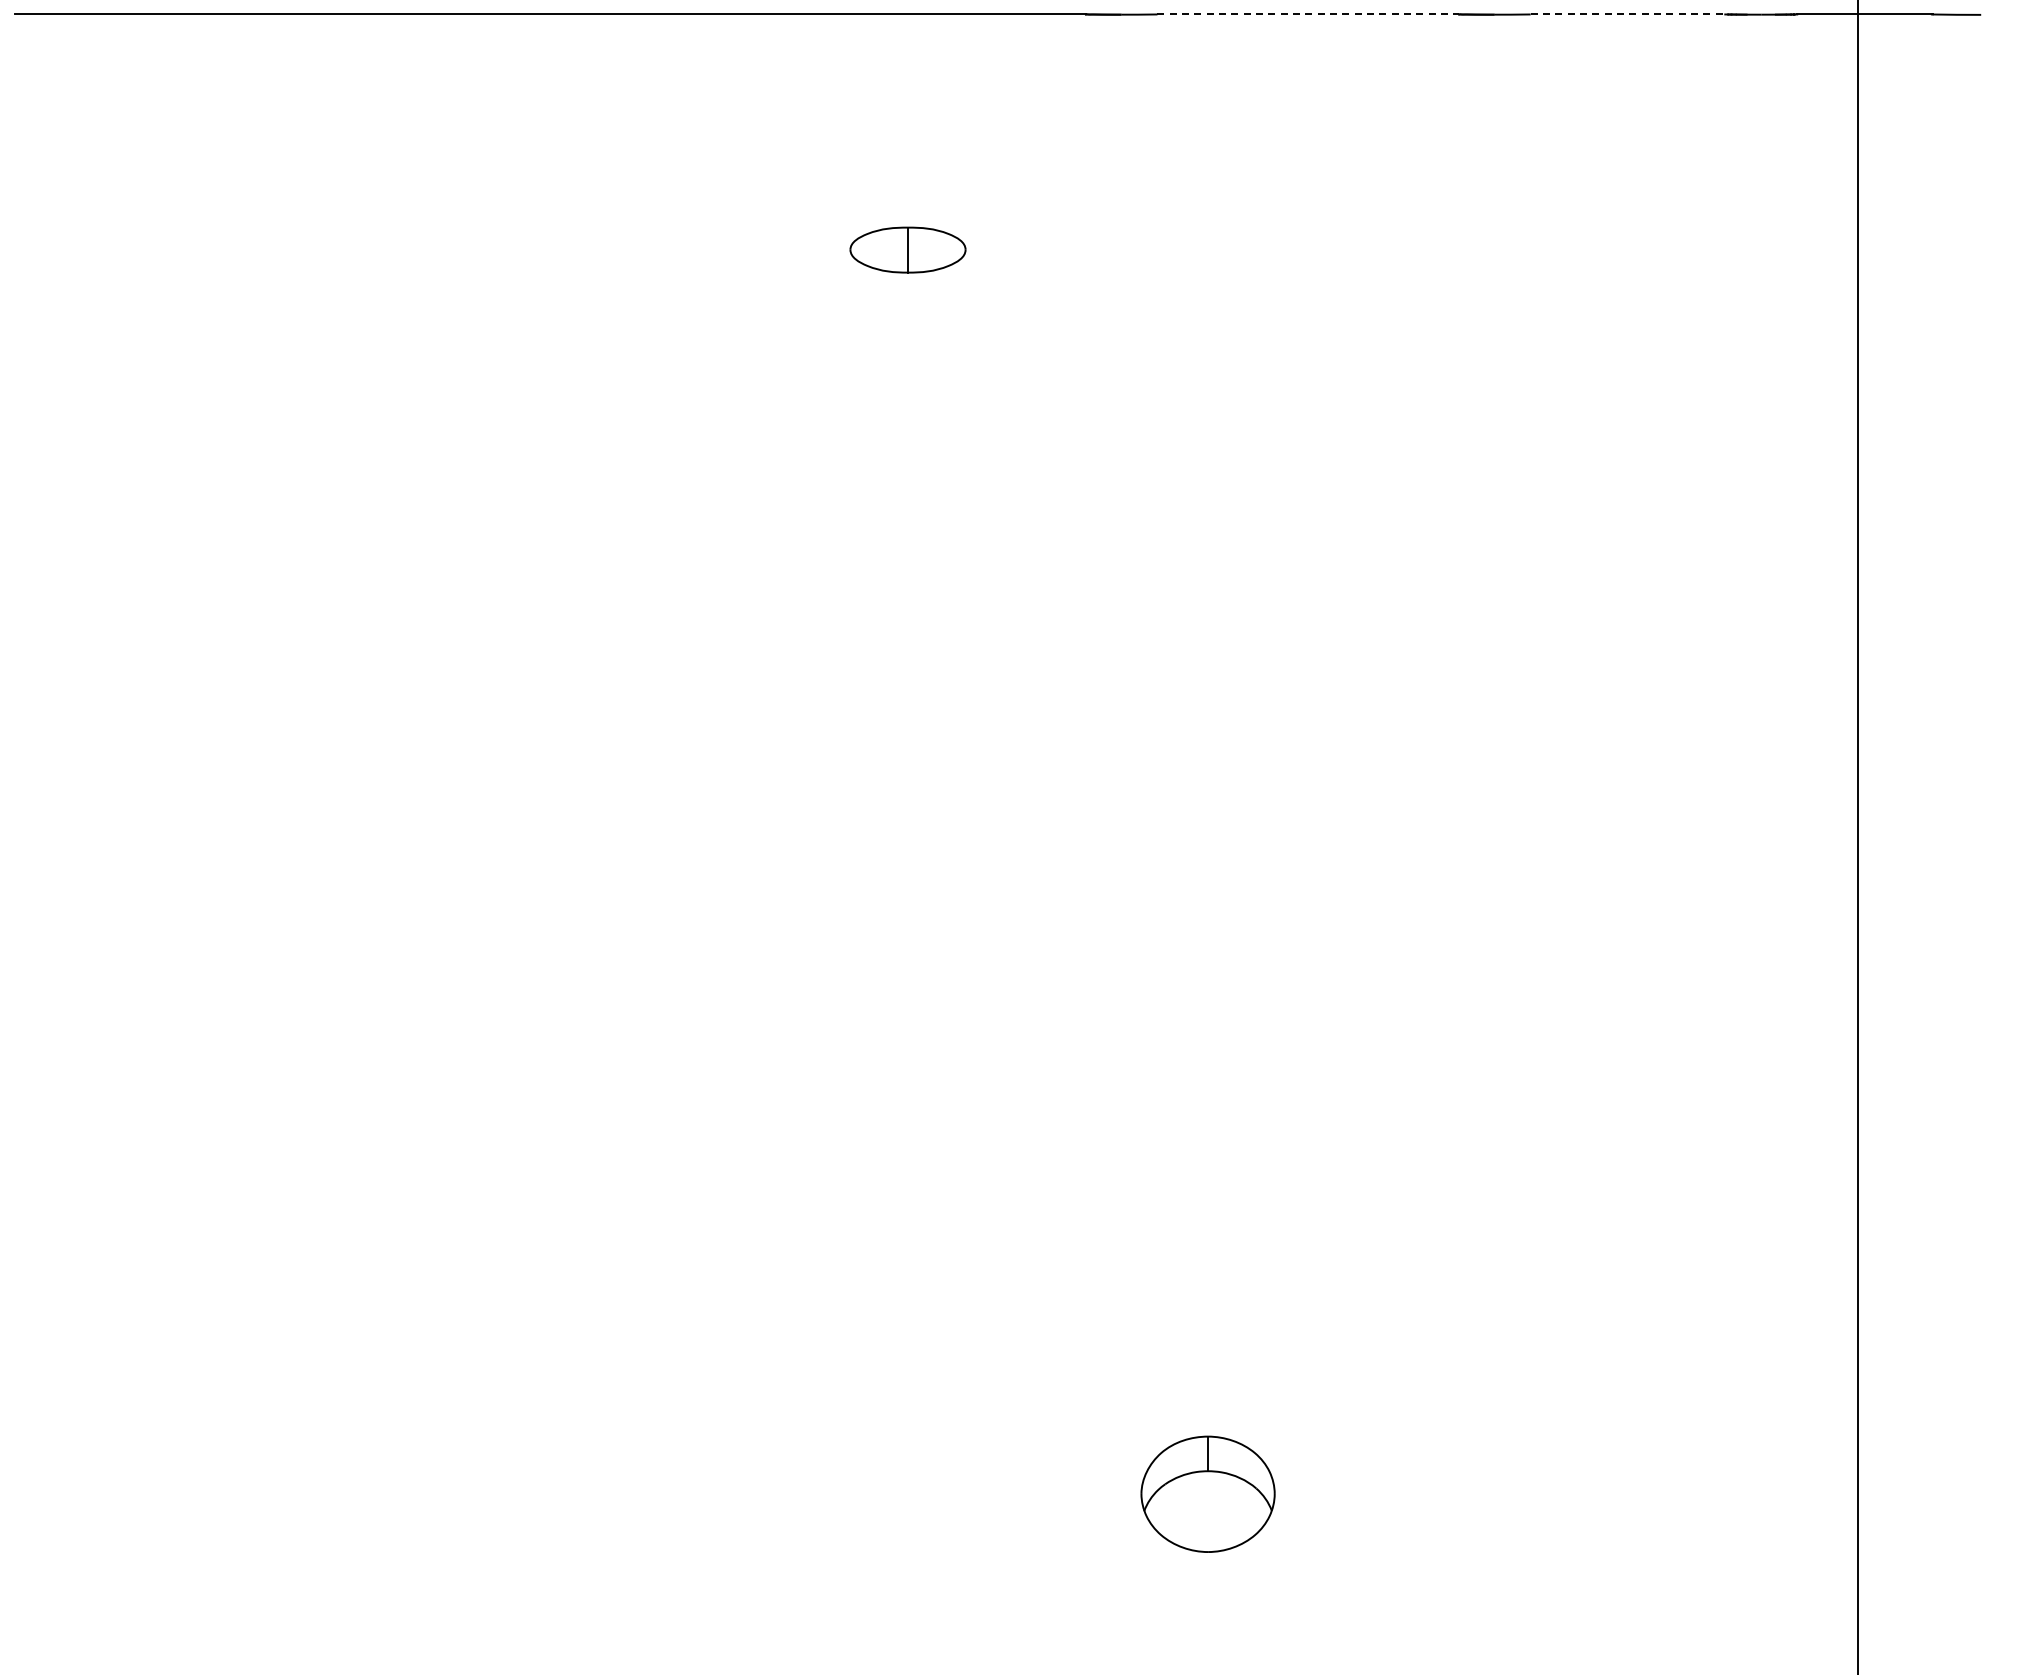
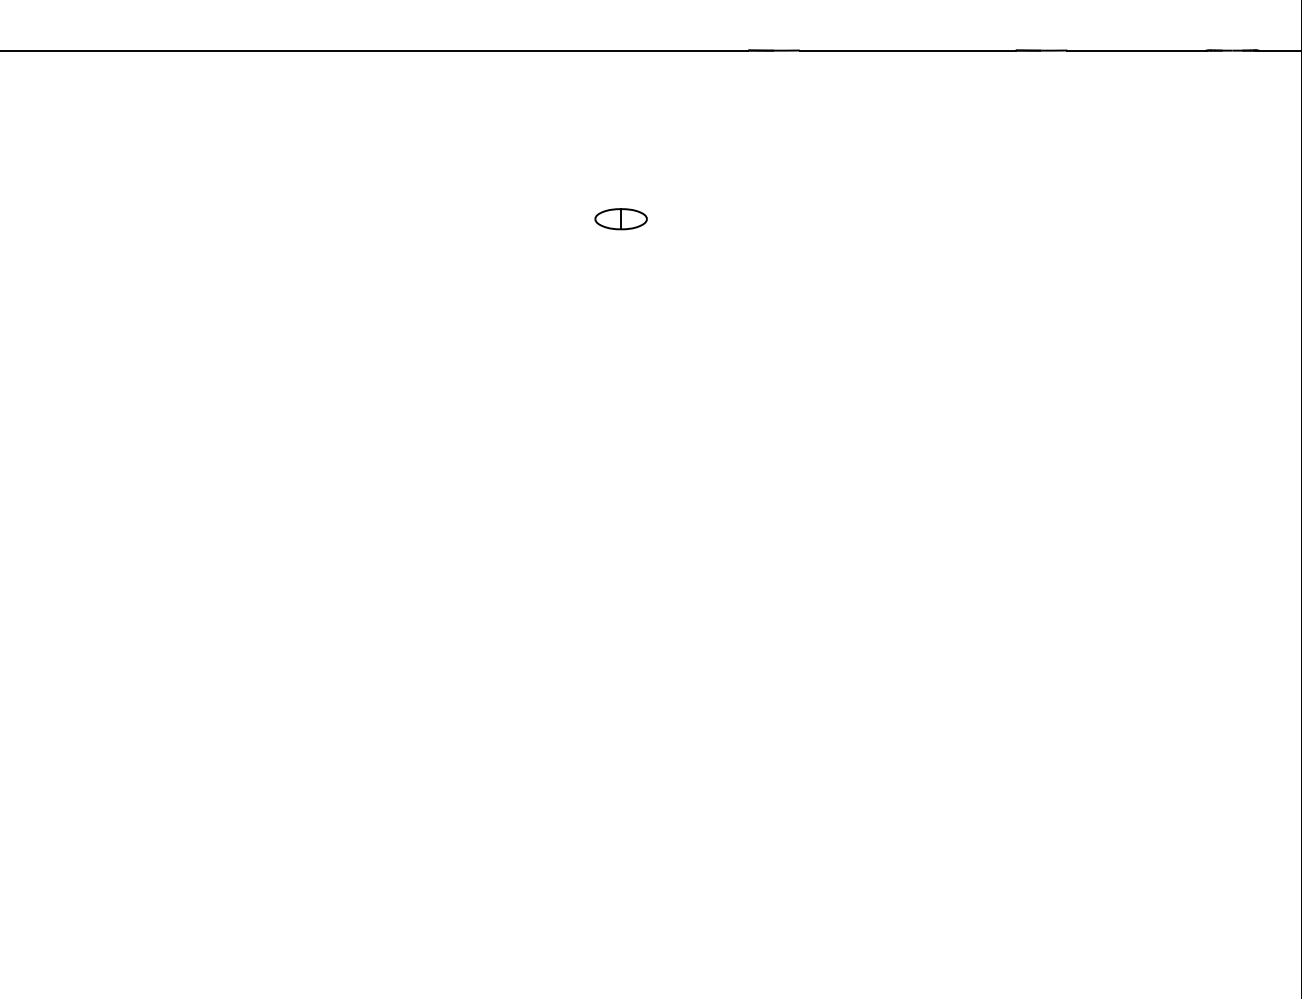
line: (1308, 14) -> (908, 50), dashed -> solid
line: (1628, 14) -> (1137, 50), dashed -> solid
part: (908, 249) -> (621, 218), size x0.62

